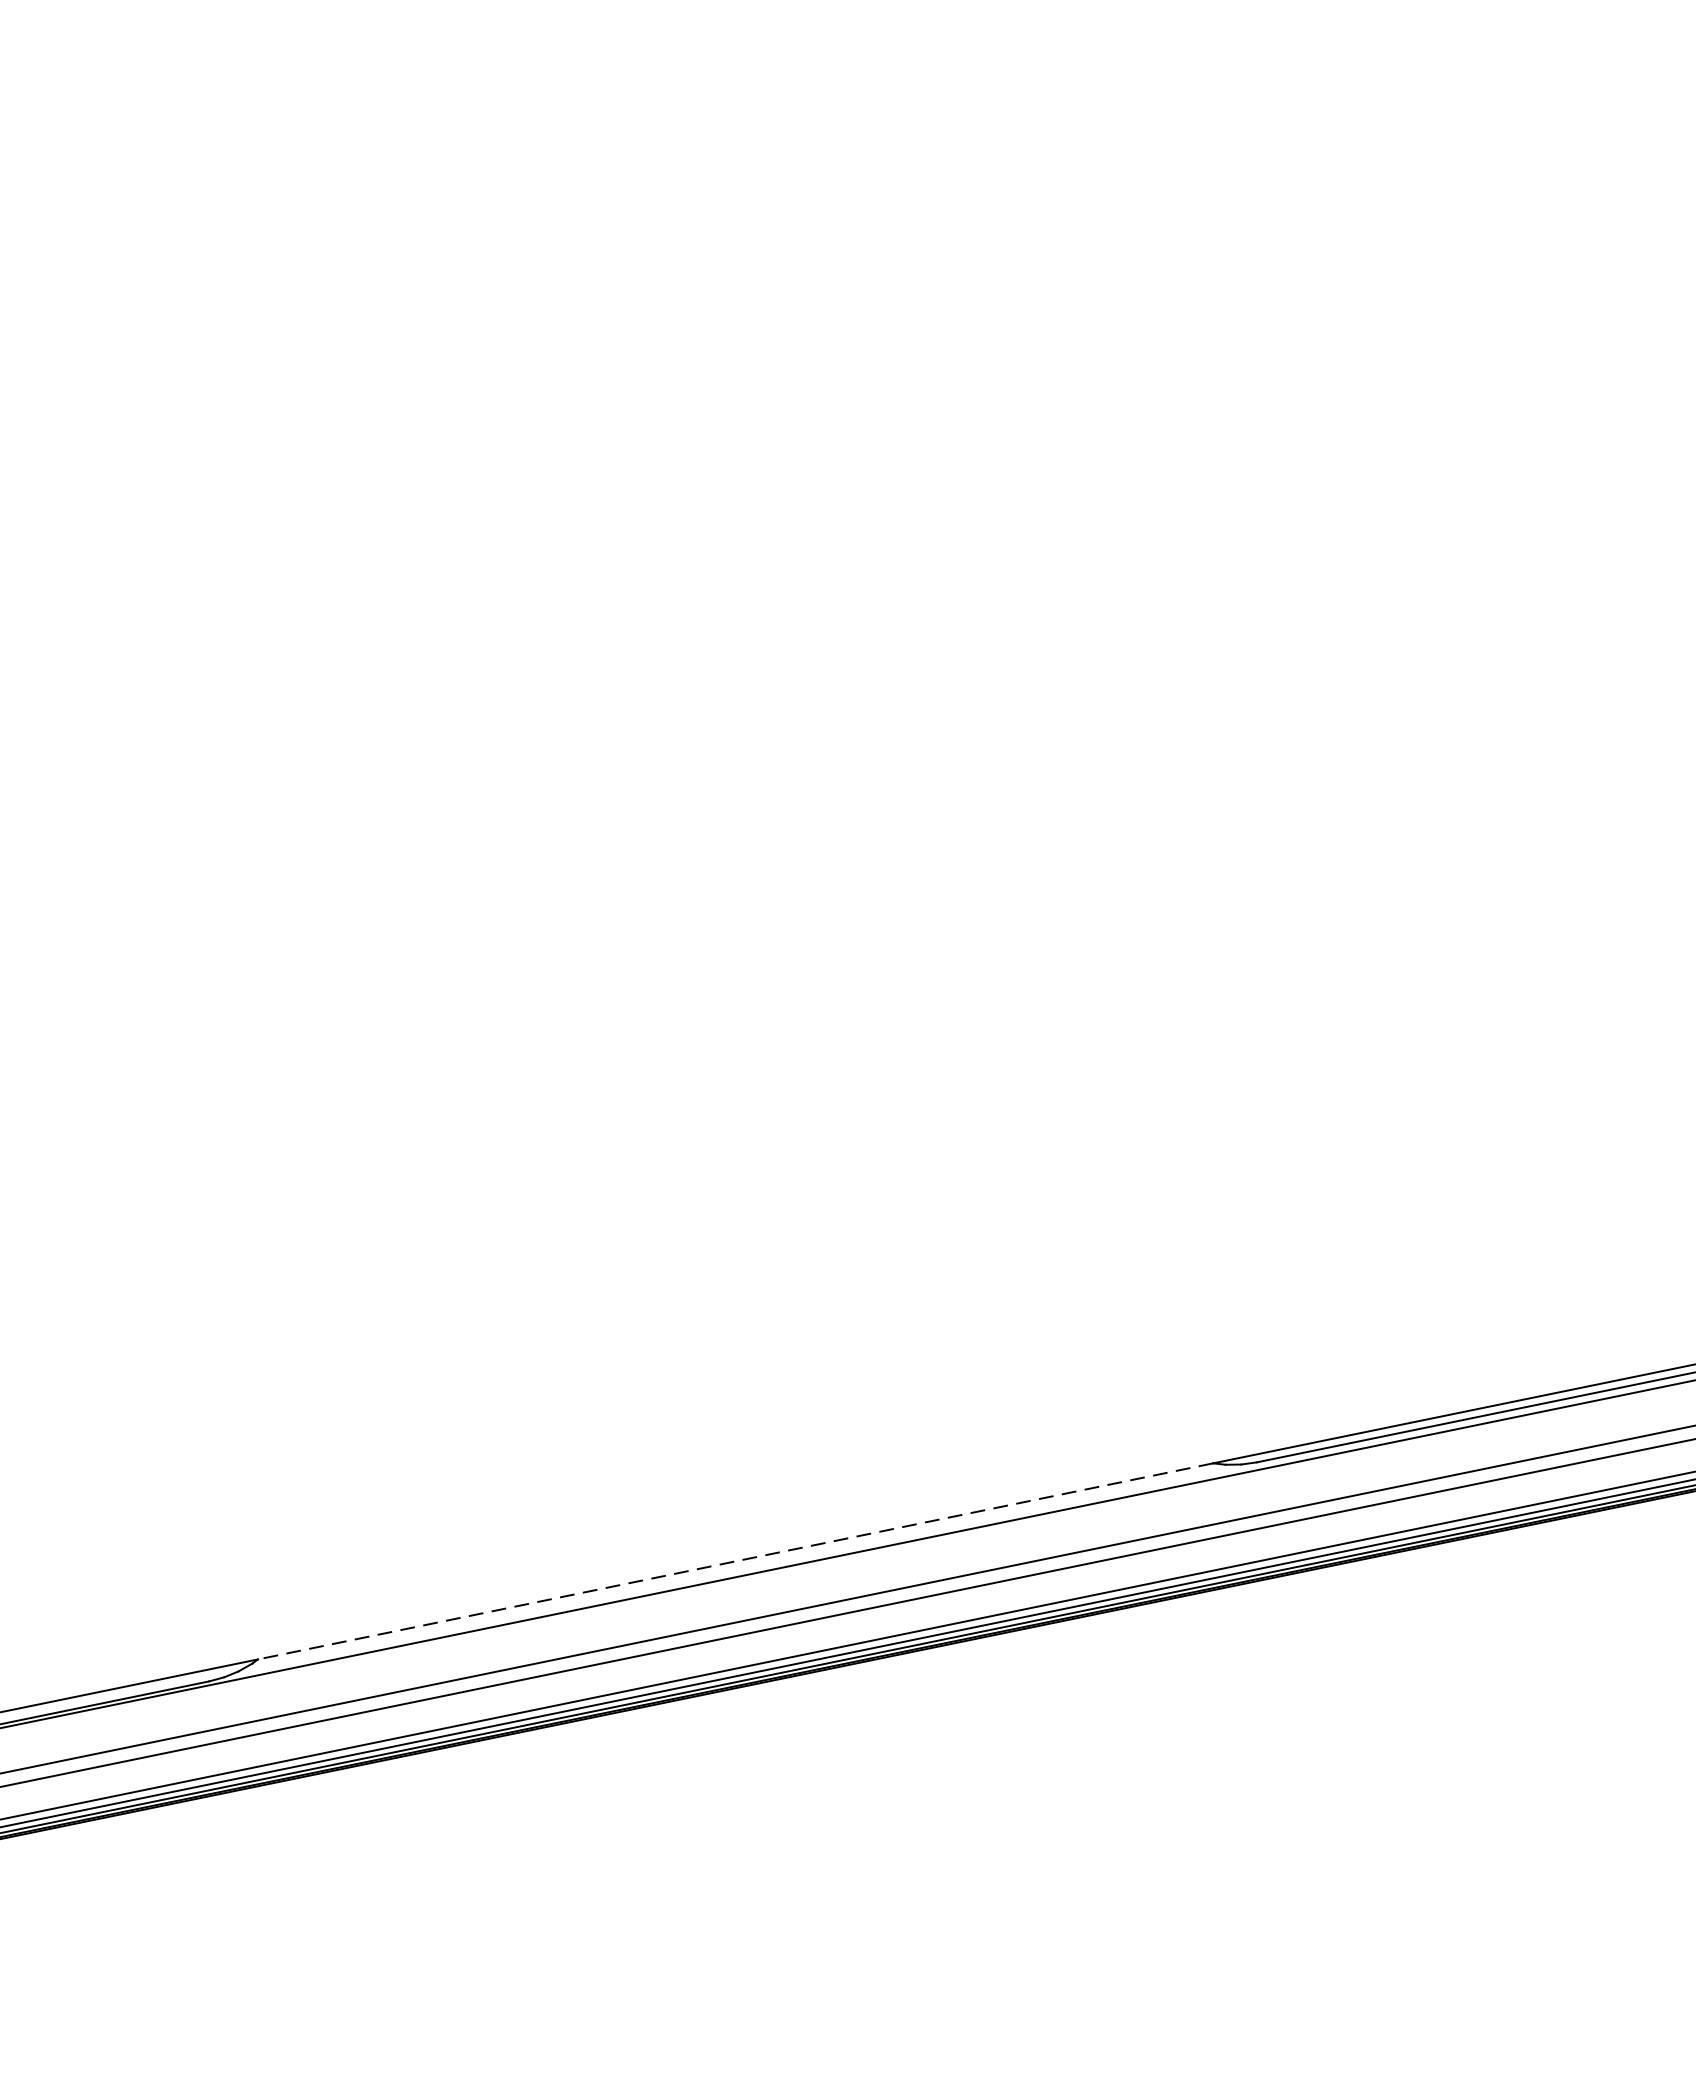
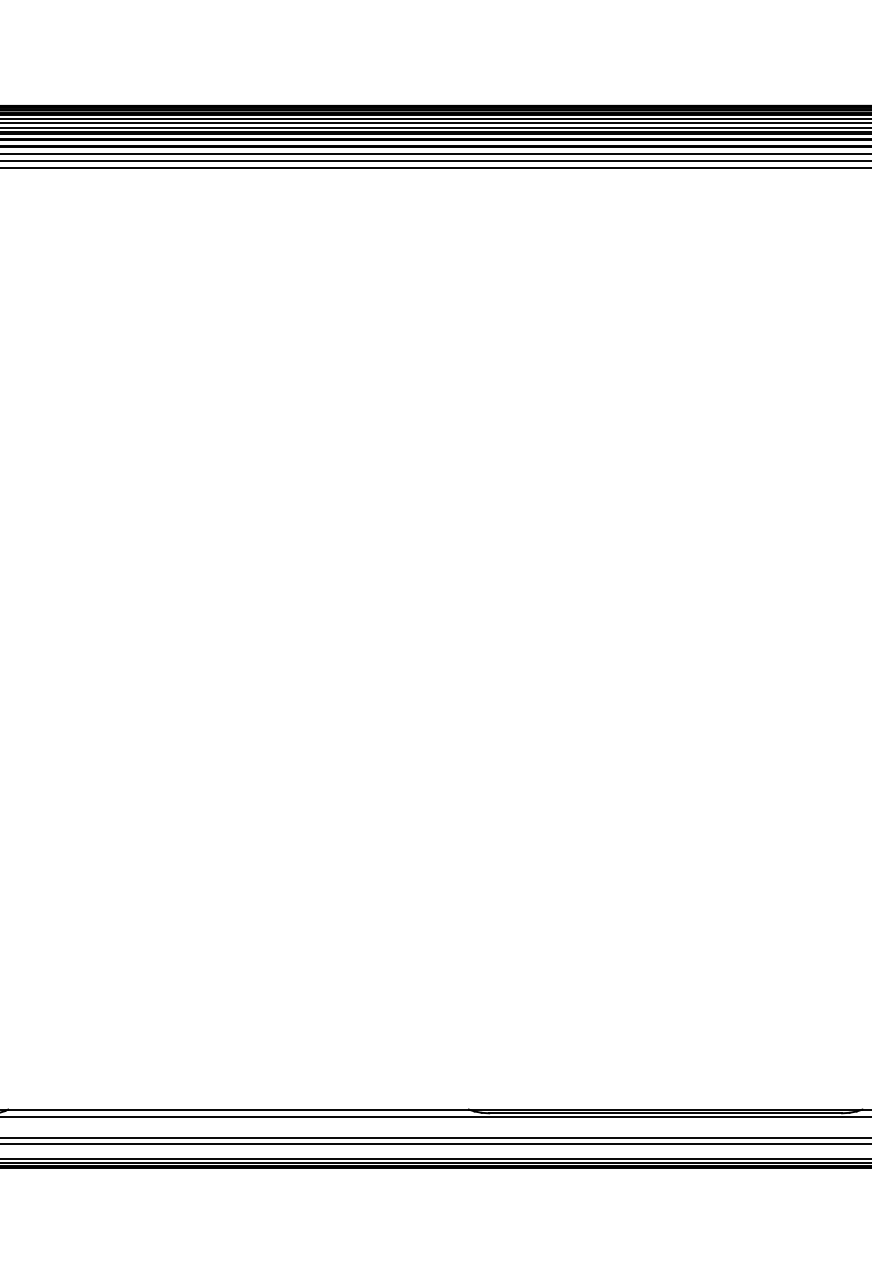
line: (735, 1561) -> (238, 1109), dashed -> solid

